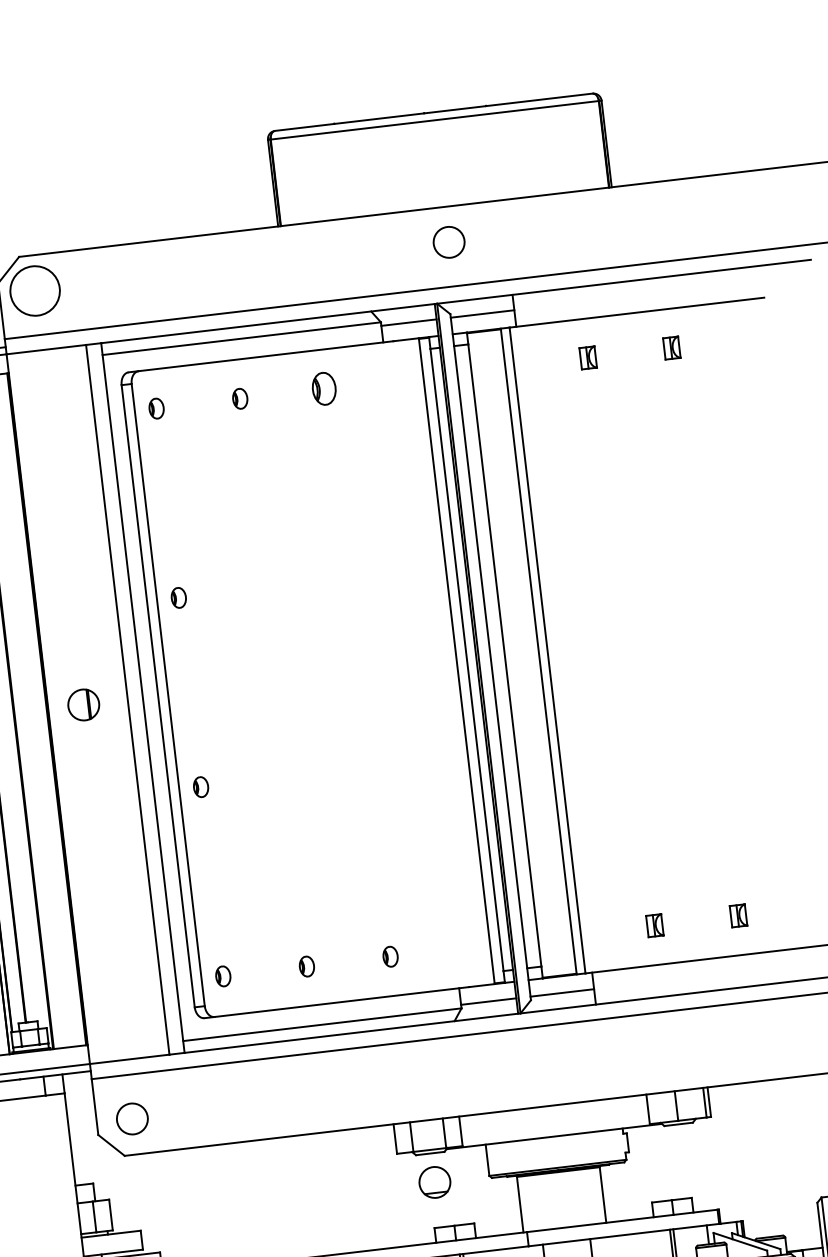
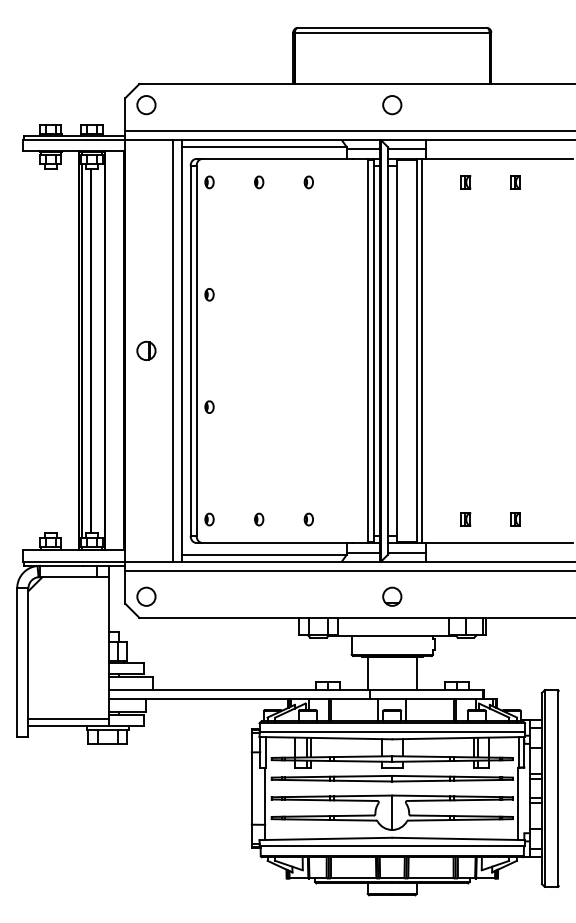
circle: (35, 291) -> (146, 105), size x0.62
part: (323, 389) -> (308, 182), size x0.62
part: (435, 1181) -> (392, 596), moved

